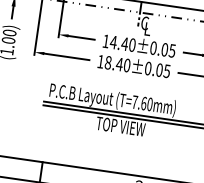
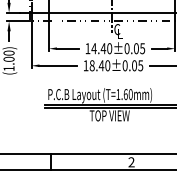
text: (135, 102) -> (118, 94), (T=7.60mm) -> (T=1.60mm)

